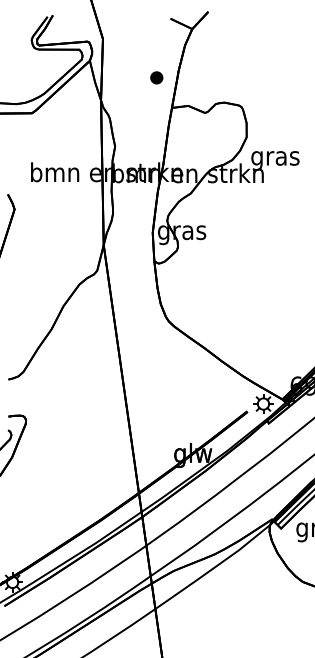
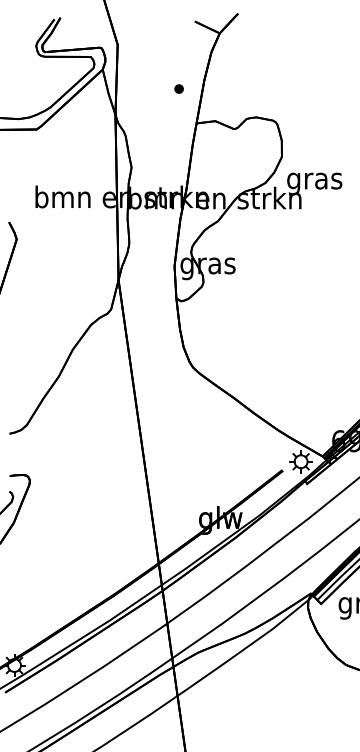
part: (156, 77) -> (178, 88), size x0.6

